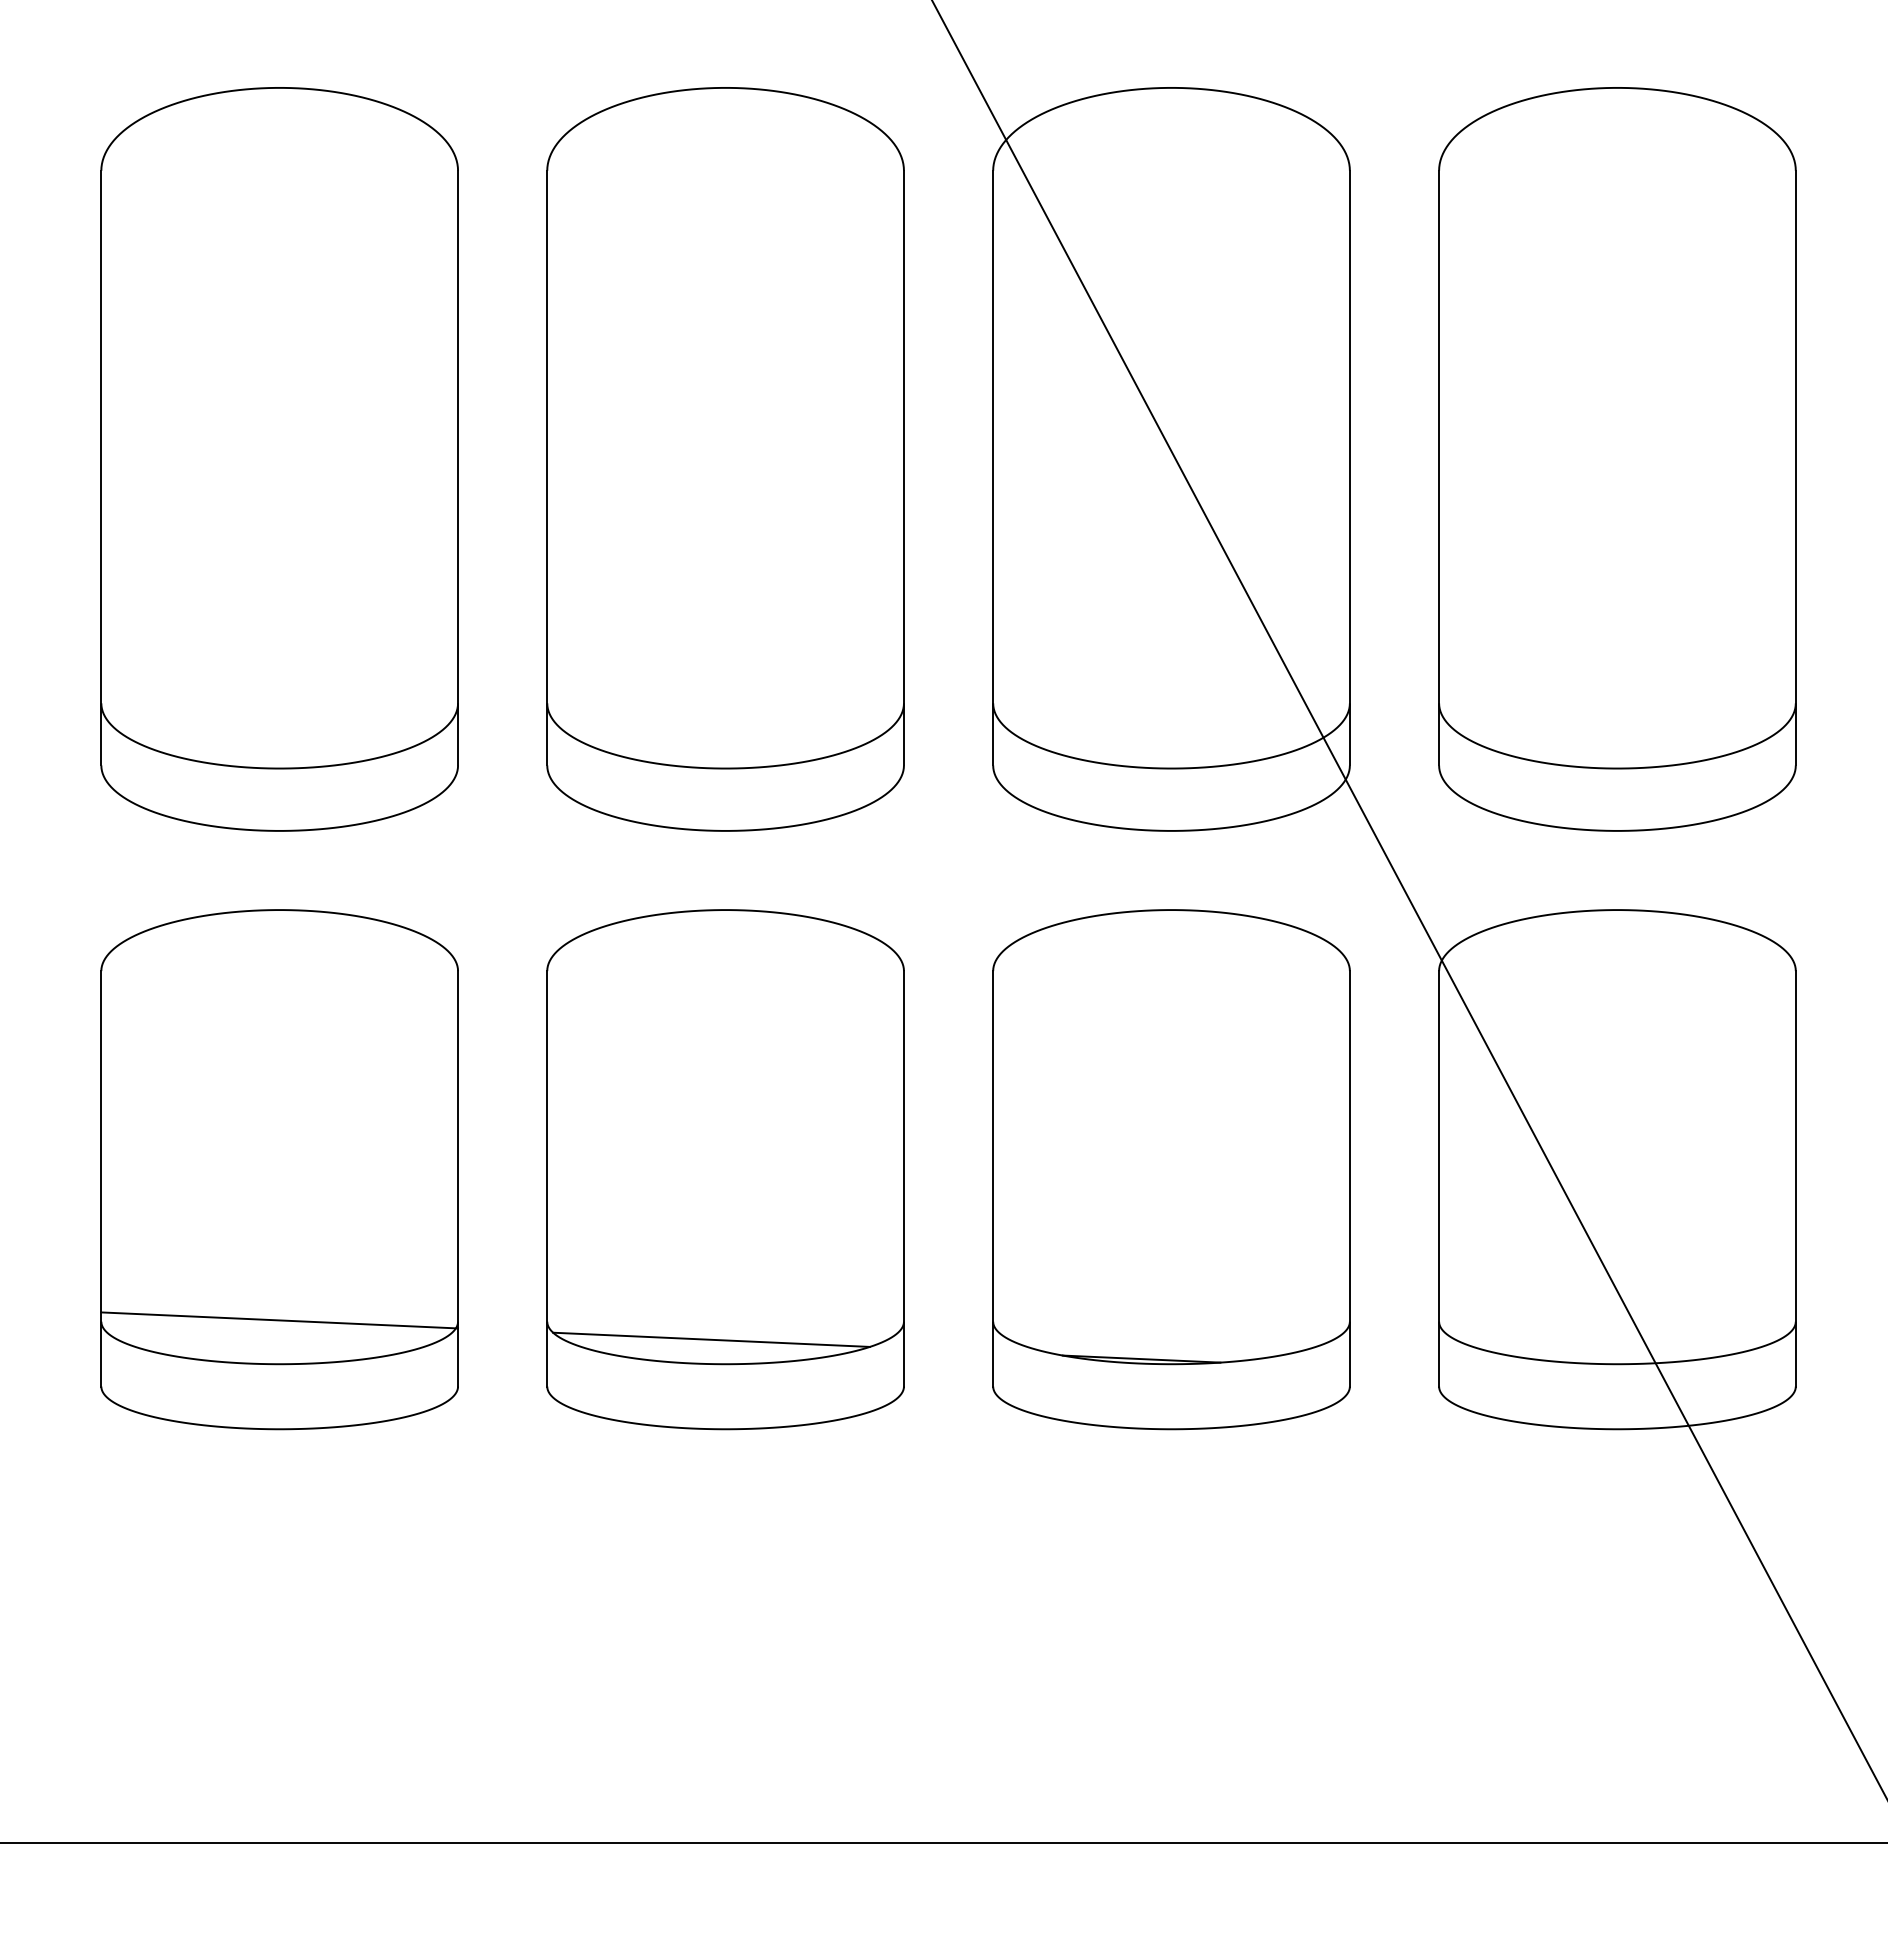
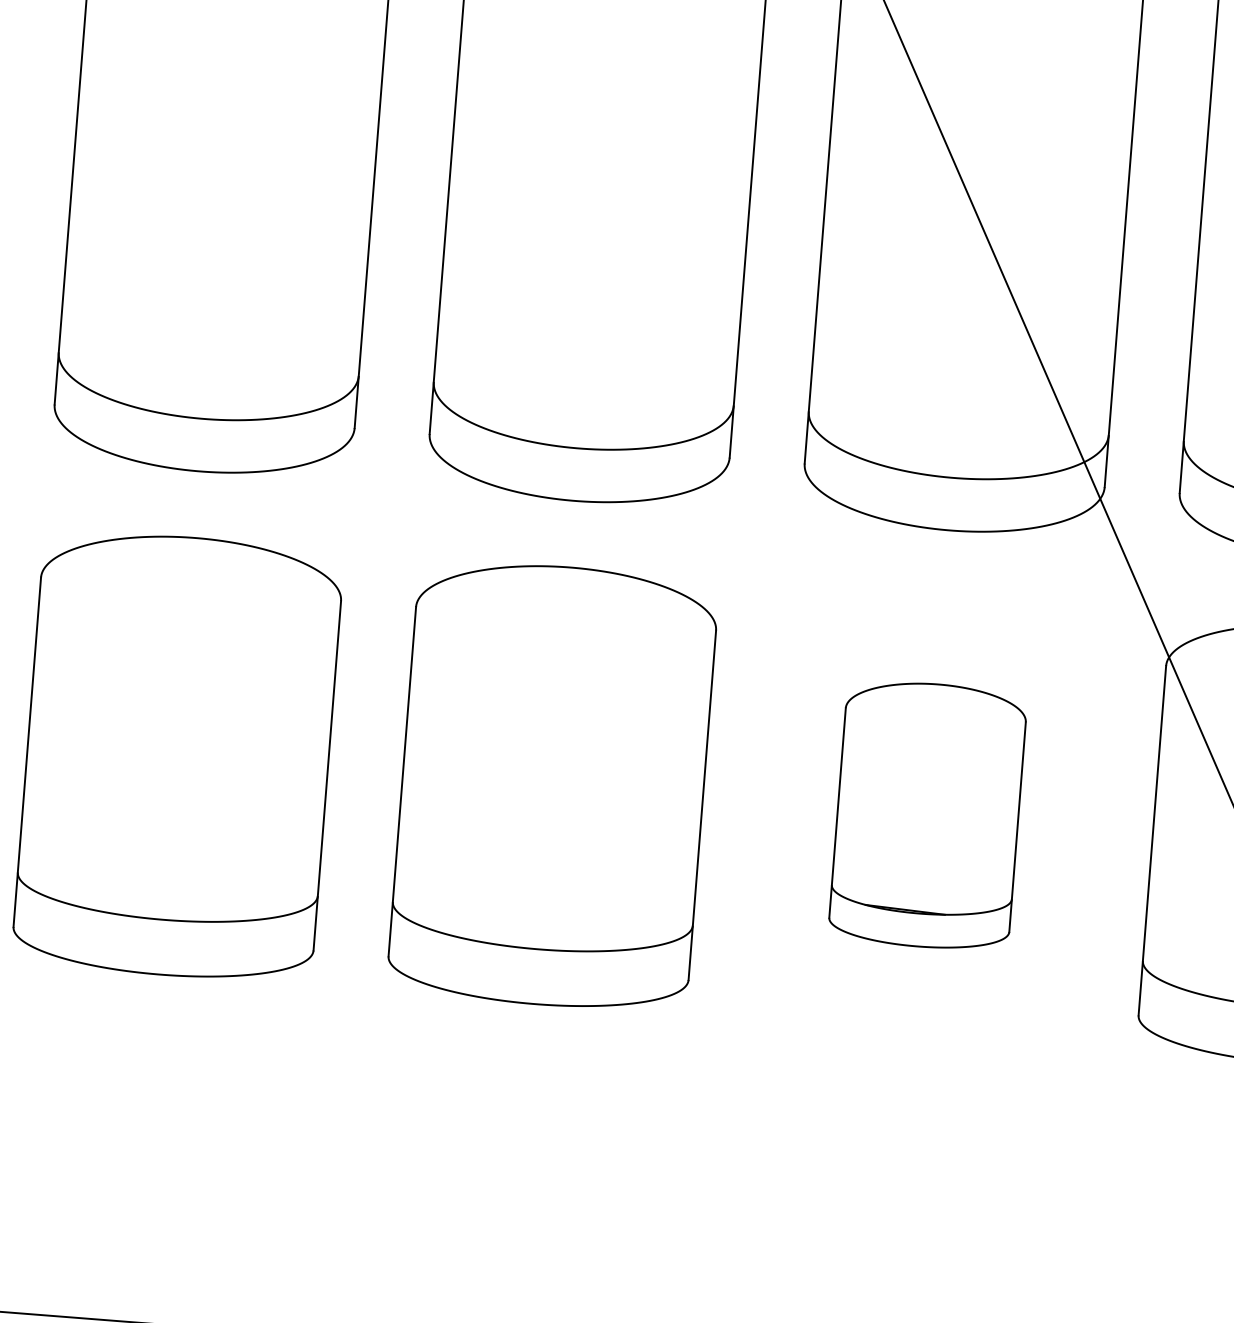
part: (1171, 1169) -> (927, 815), size x0.6
line: (279, 1320) -> (167, 883), removed
line: (711, 1339) -> (529, 927), removed

